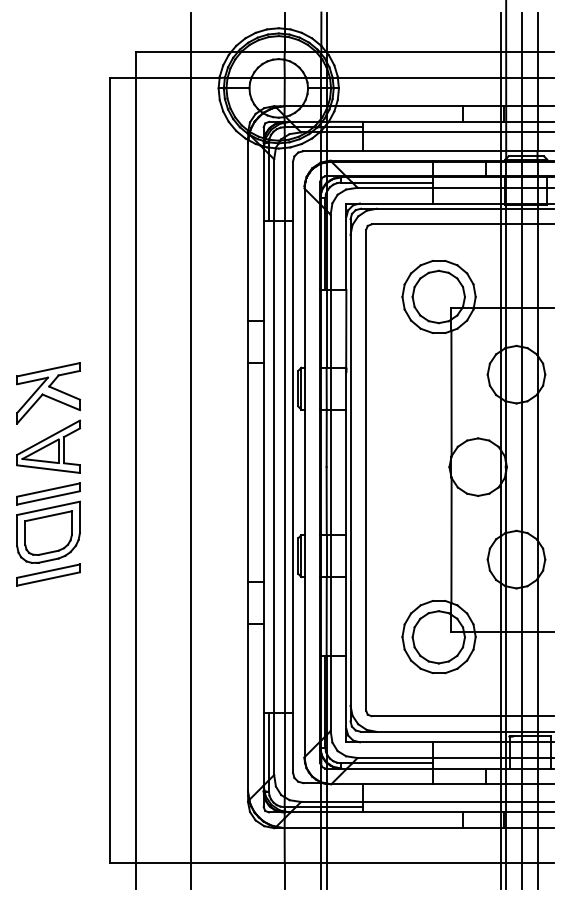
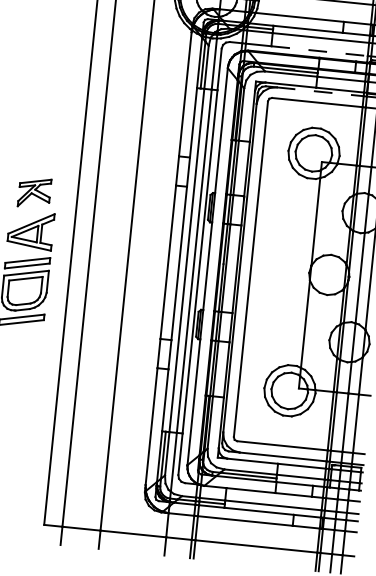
line: (432, 151) -> (319, 51), solid -> dashed
line: (439, 208) -> (320, 91), solid -> dashed
part: (48, 393) -> (34, 193), size x0.7

